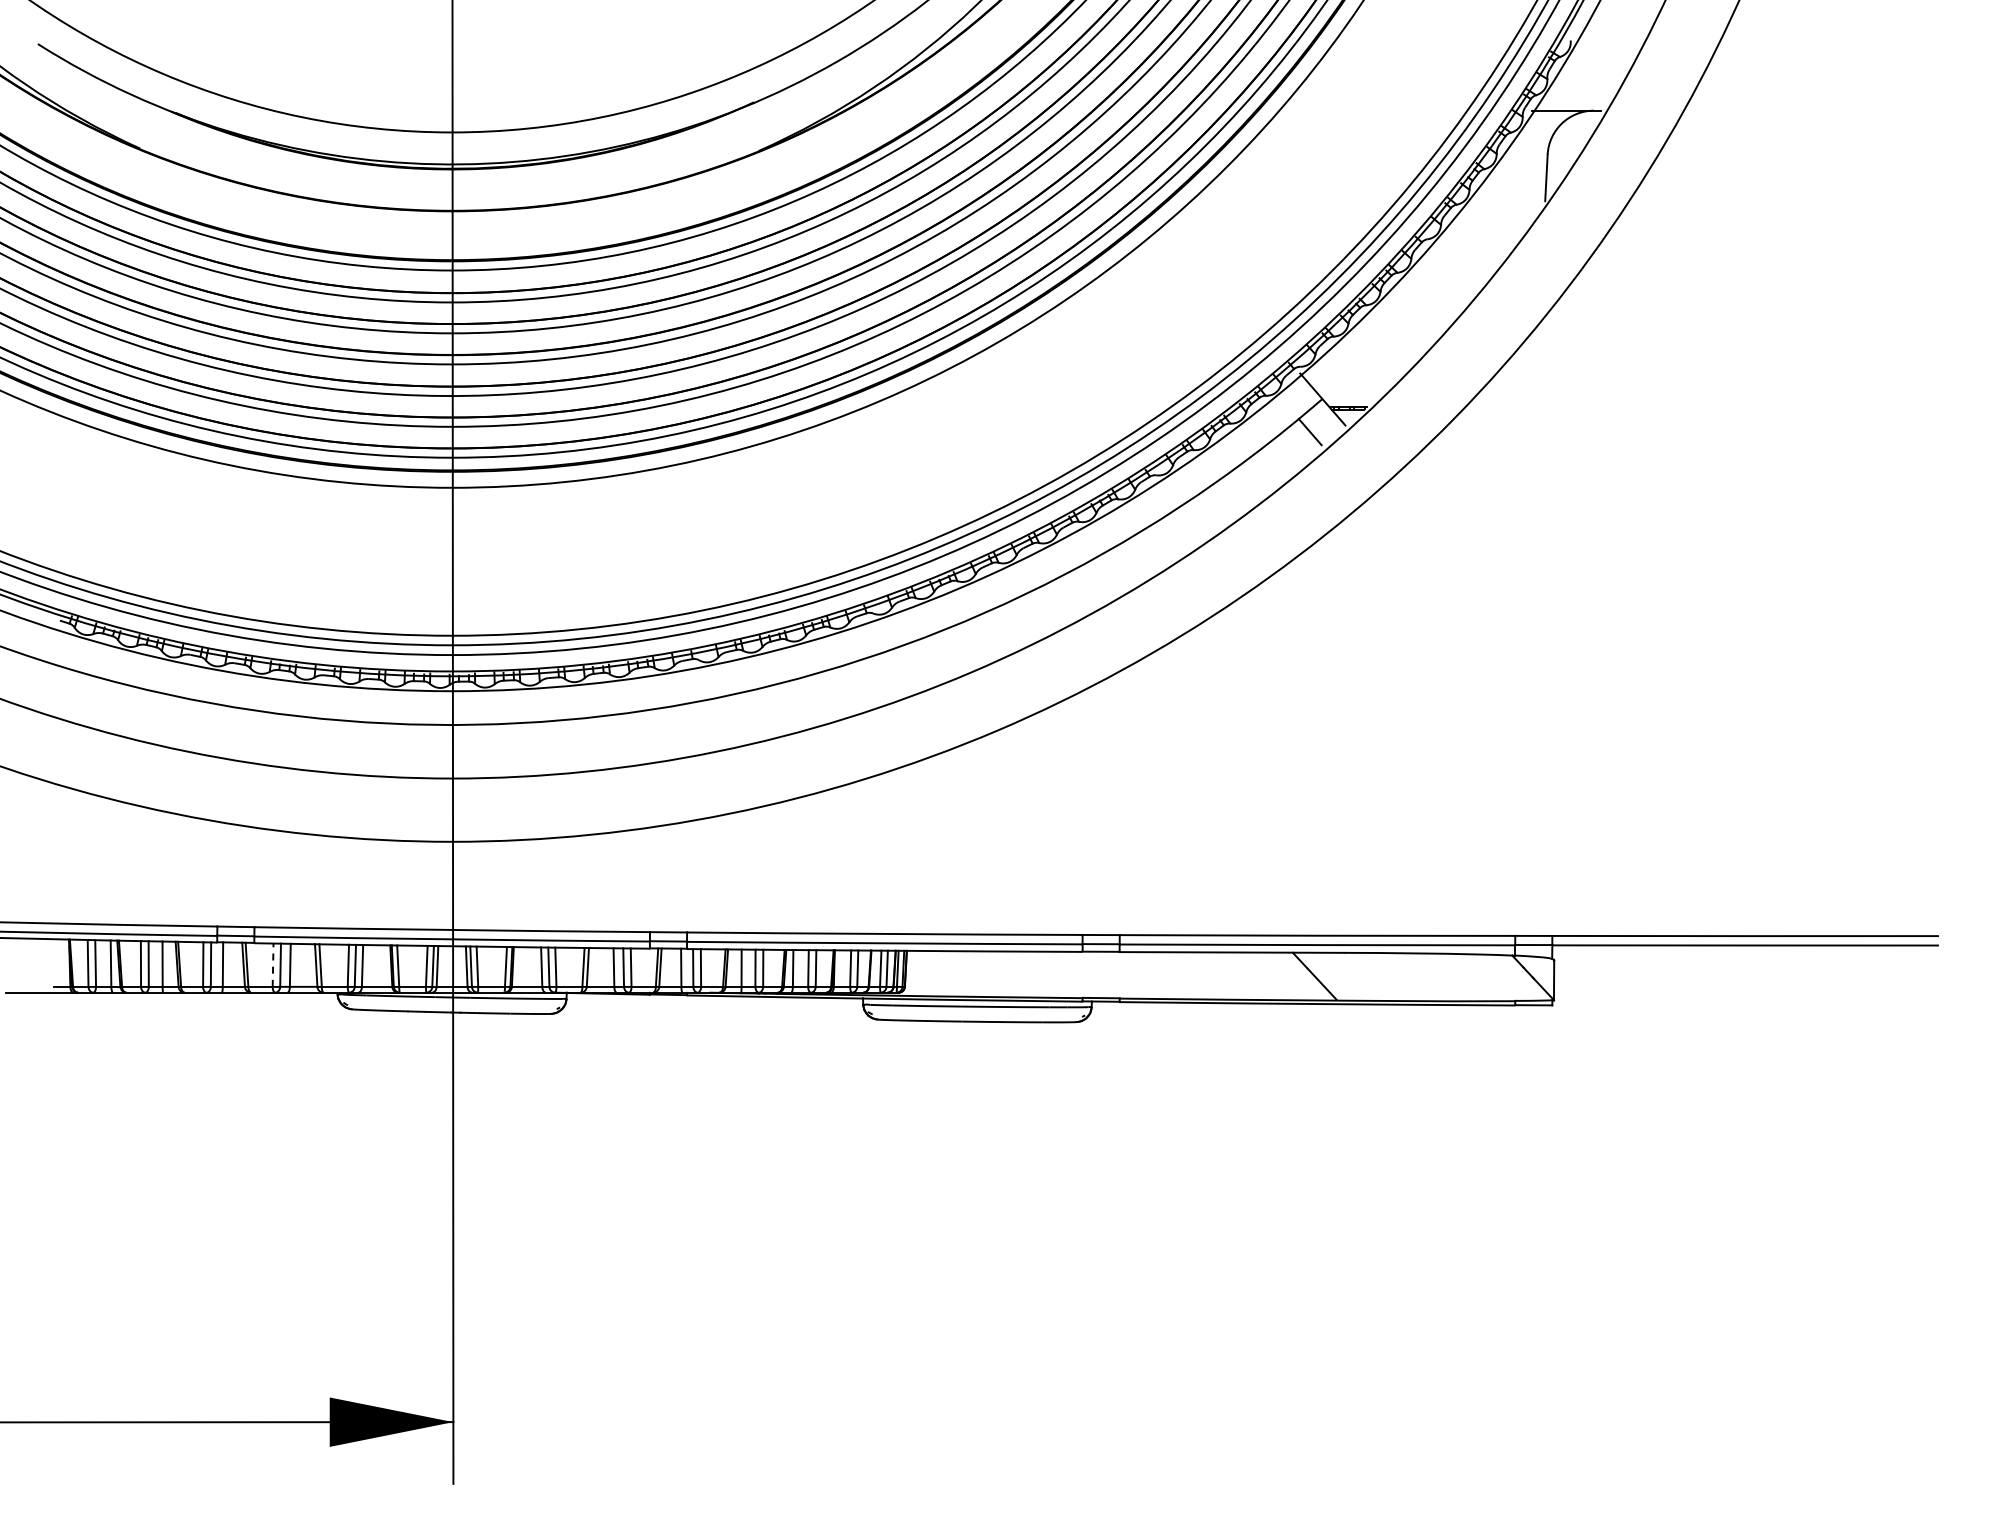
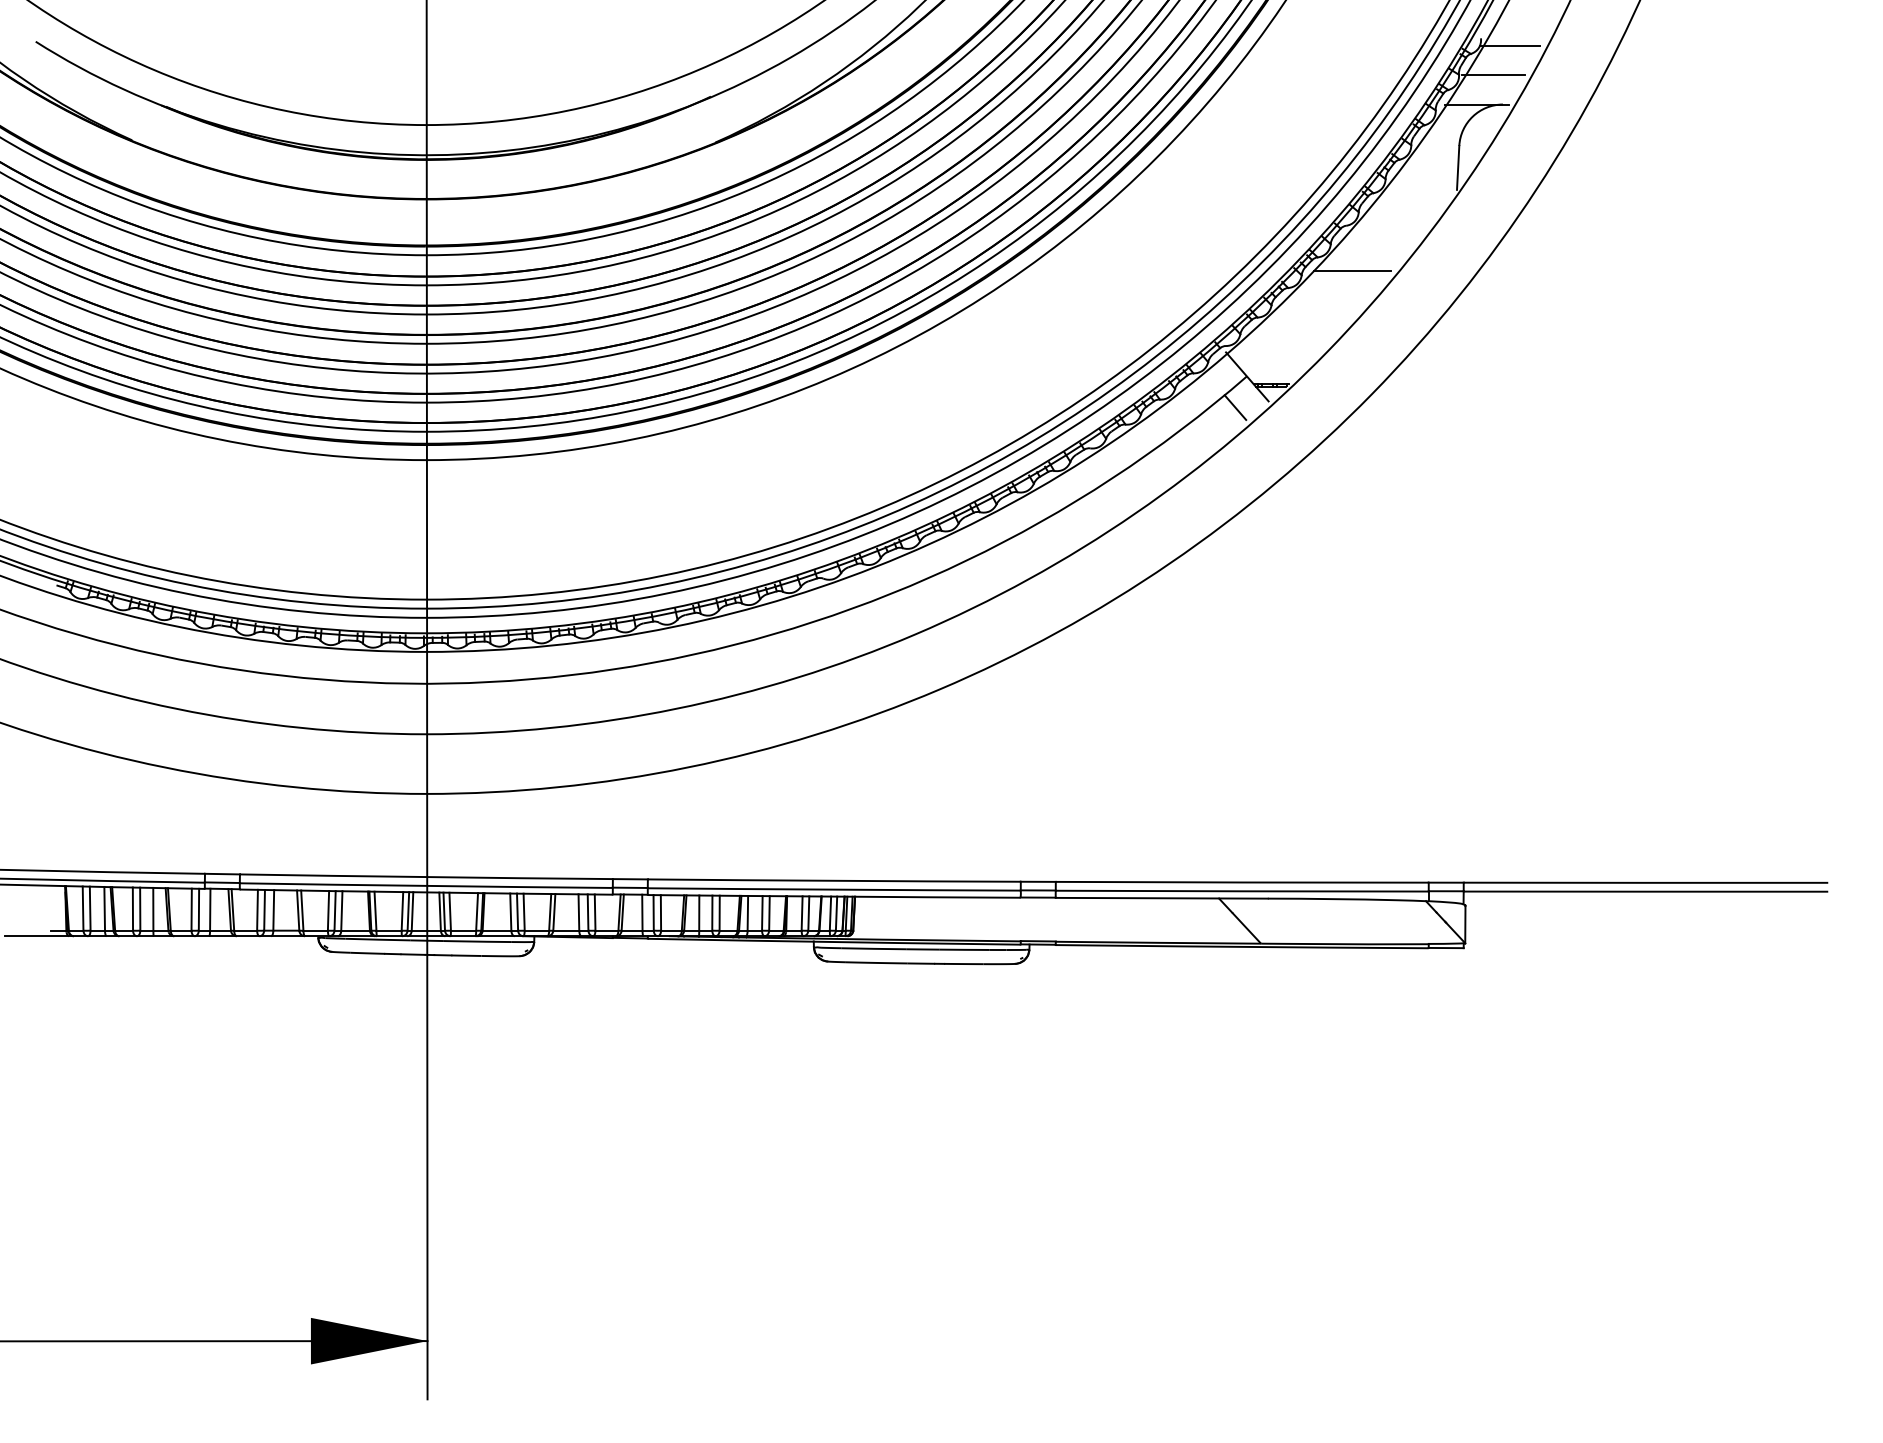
line: (1601, 48) -> (1510, 45), added
line: (1584, 79) -> (1494, 75), added
line: (1434, 286) -> (1352, 270), added
line: (273, 965) -> (257, 910), dashed -> solid

